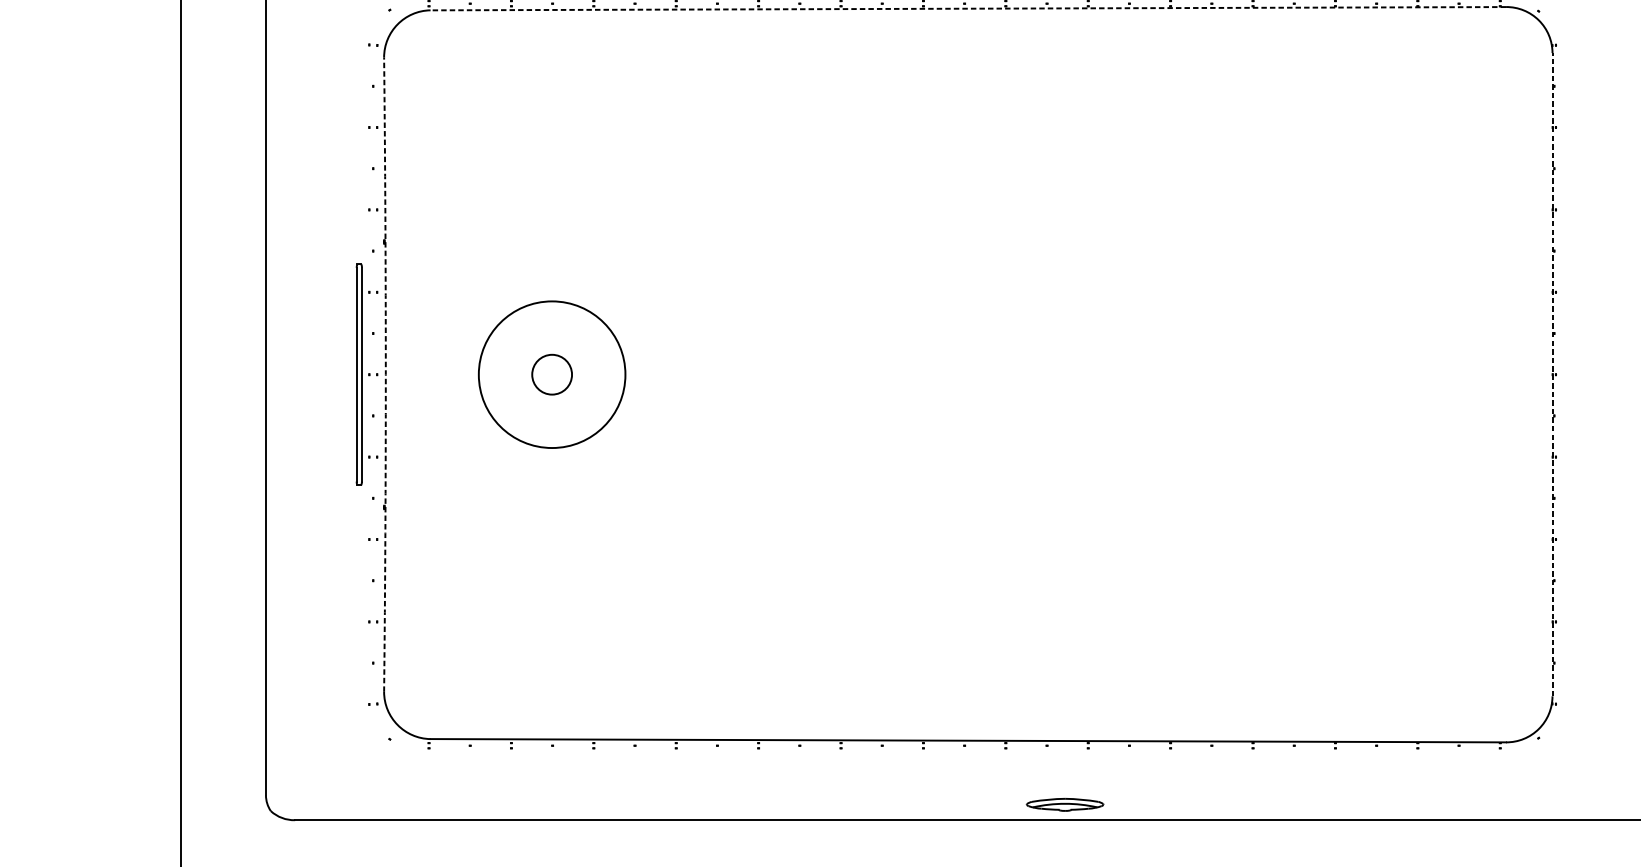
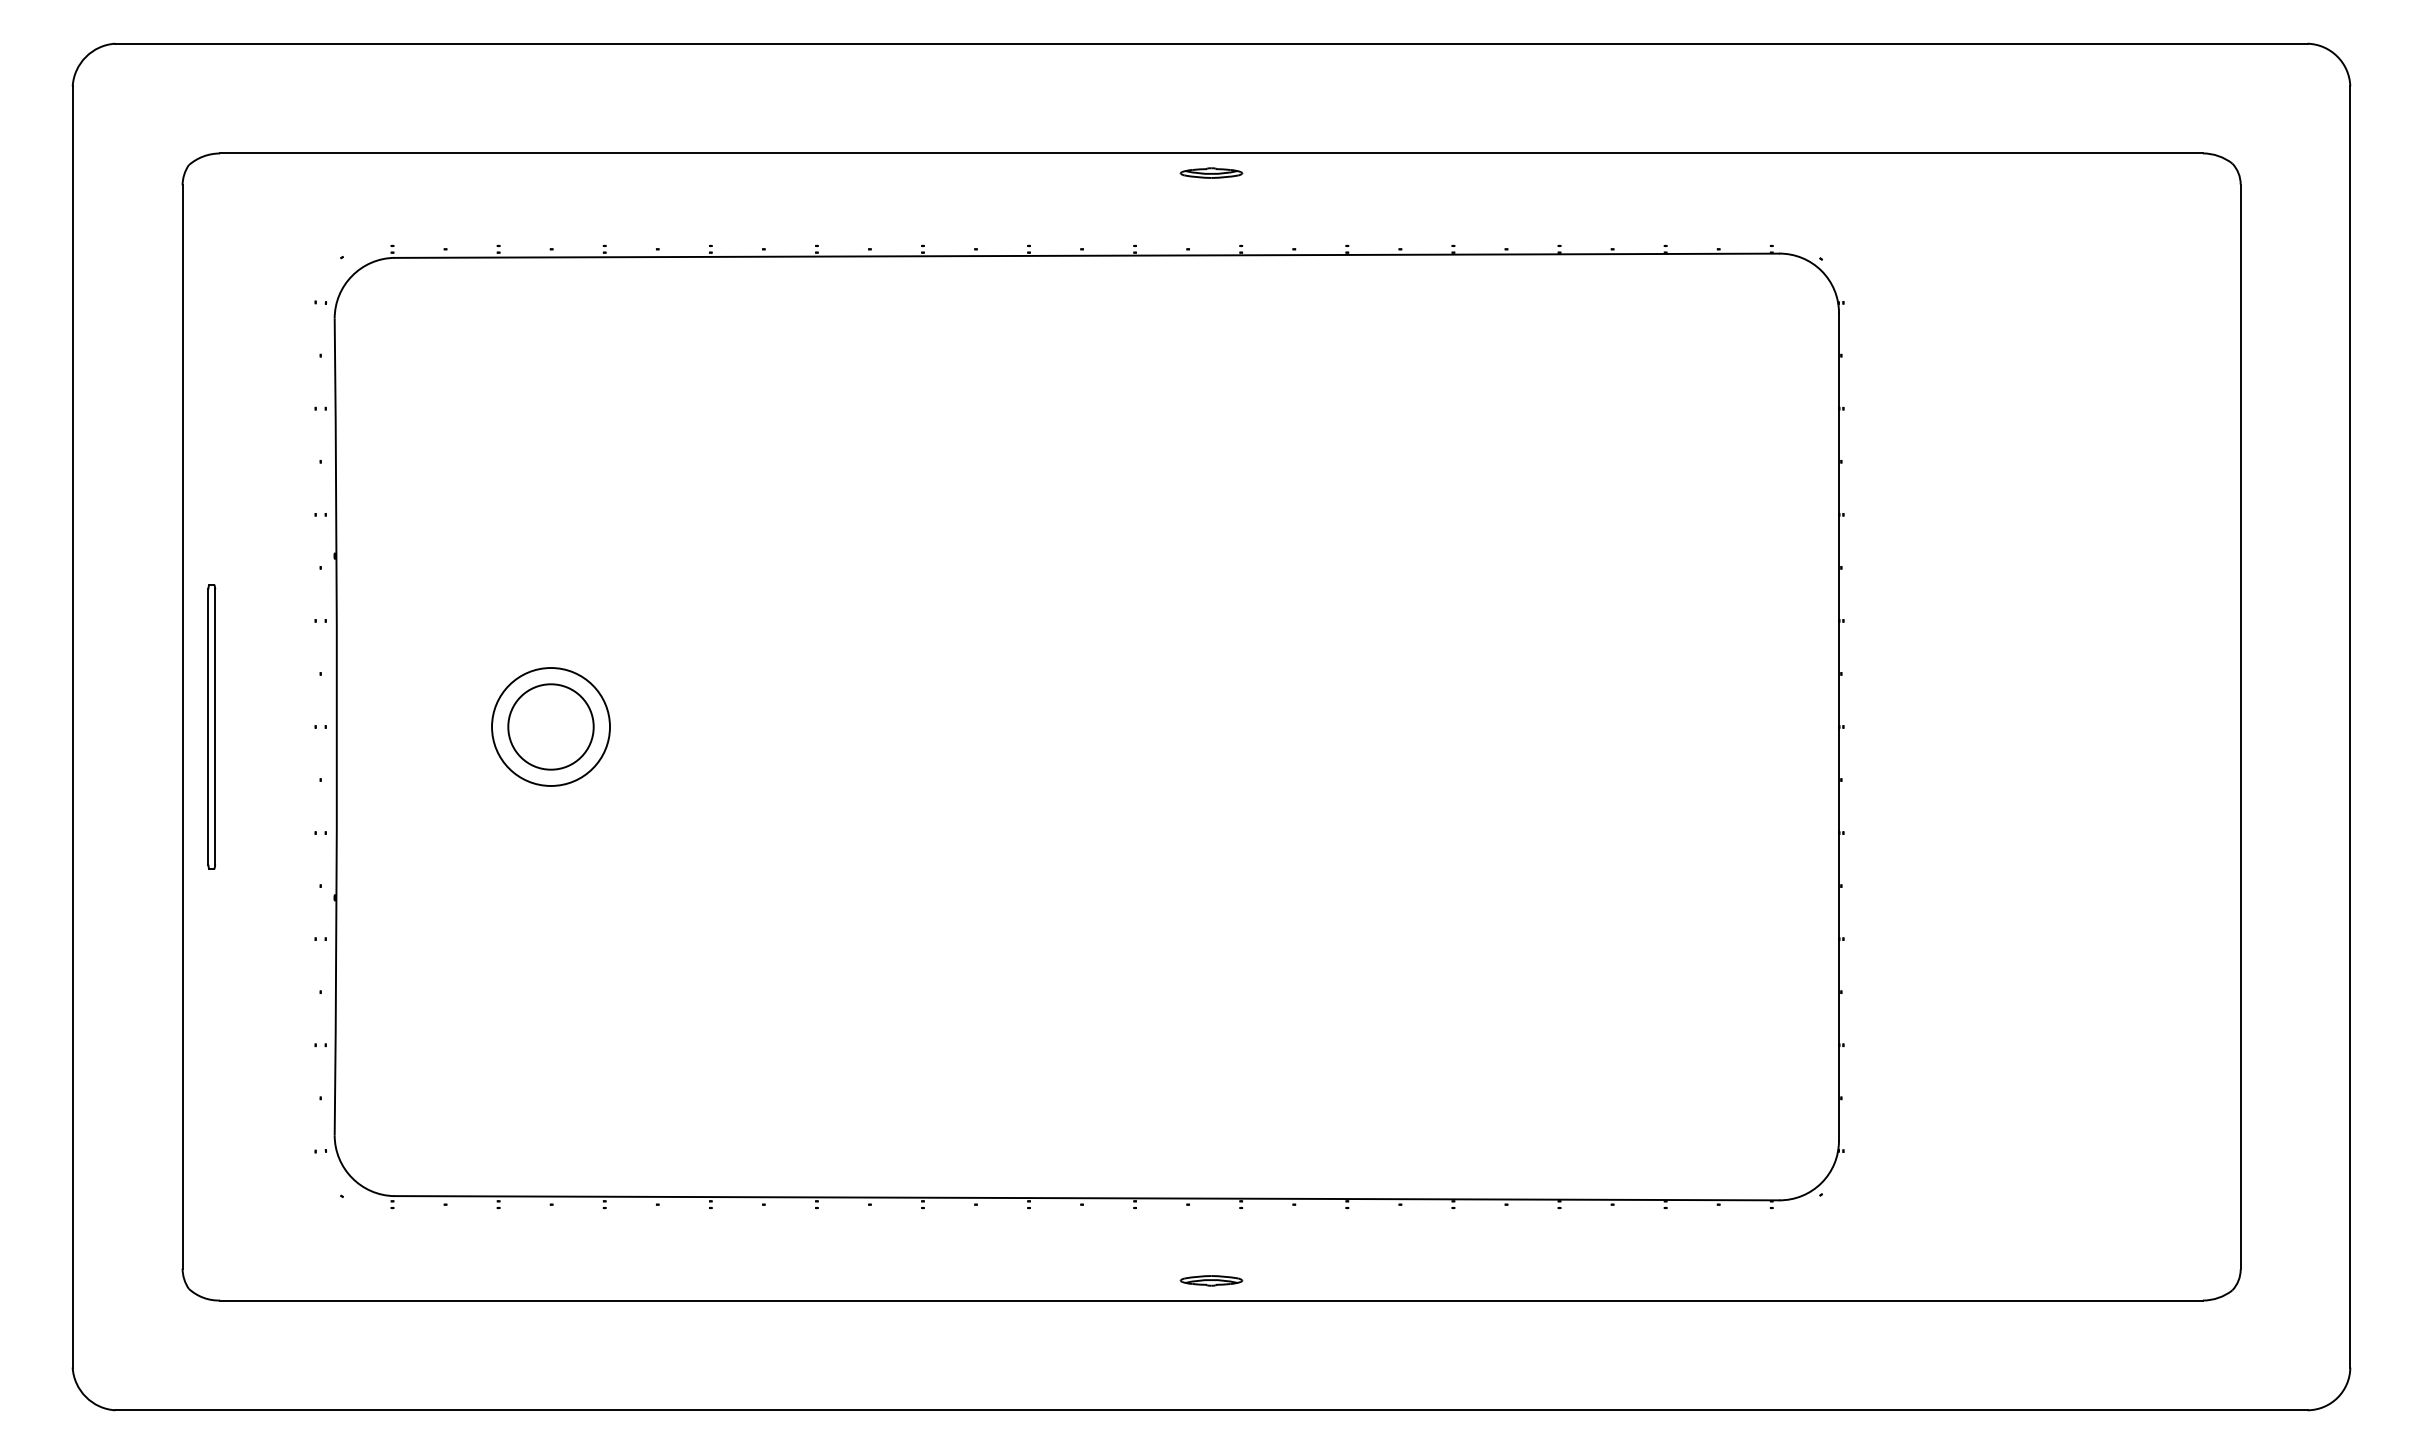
line: (968, 8) -> (1086, 255), dashed -> solid
part: (359, 374) -> (211, 726), moved
arc: (385, 374) -> (336, 726), dashed -> solid
circle: (551, 374) -> (550, 726), size x1.67
circle: (552, 374) -> (551, 726), size x0.62
line: (1552, 374) -> (1839, 726), dashed -> solid
part: (1065, 804) -> (1211, 1280), size x0.62

